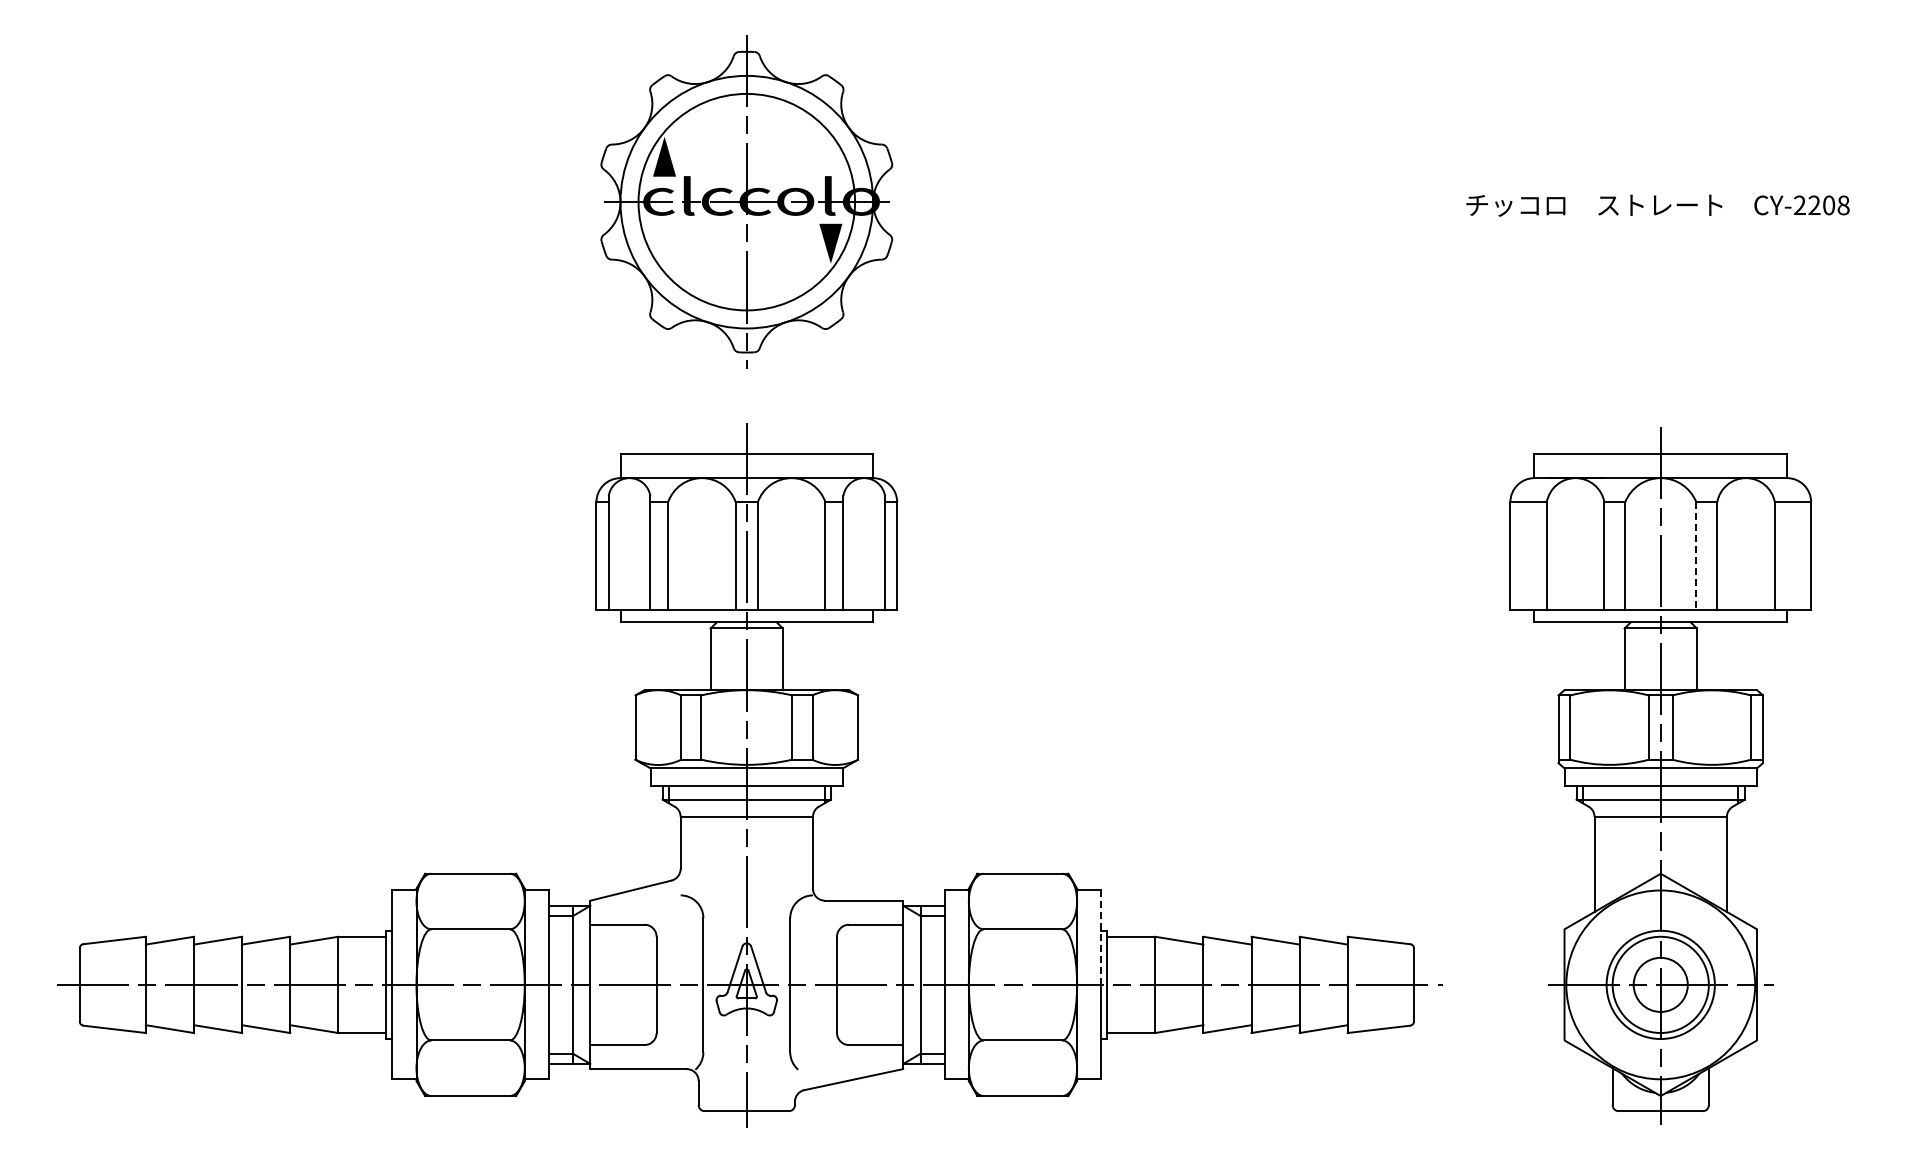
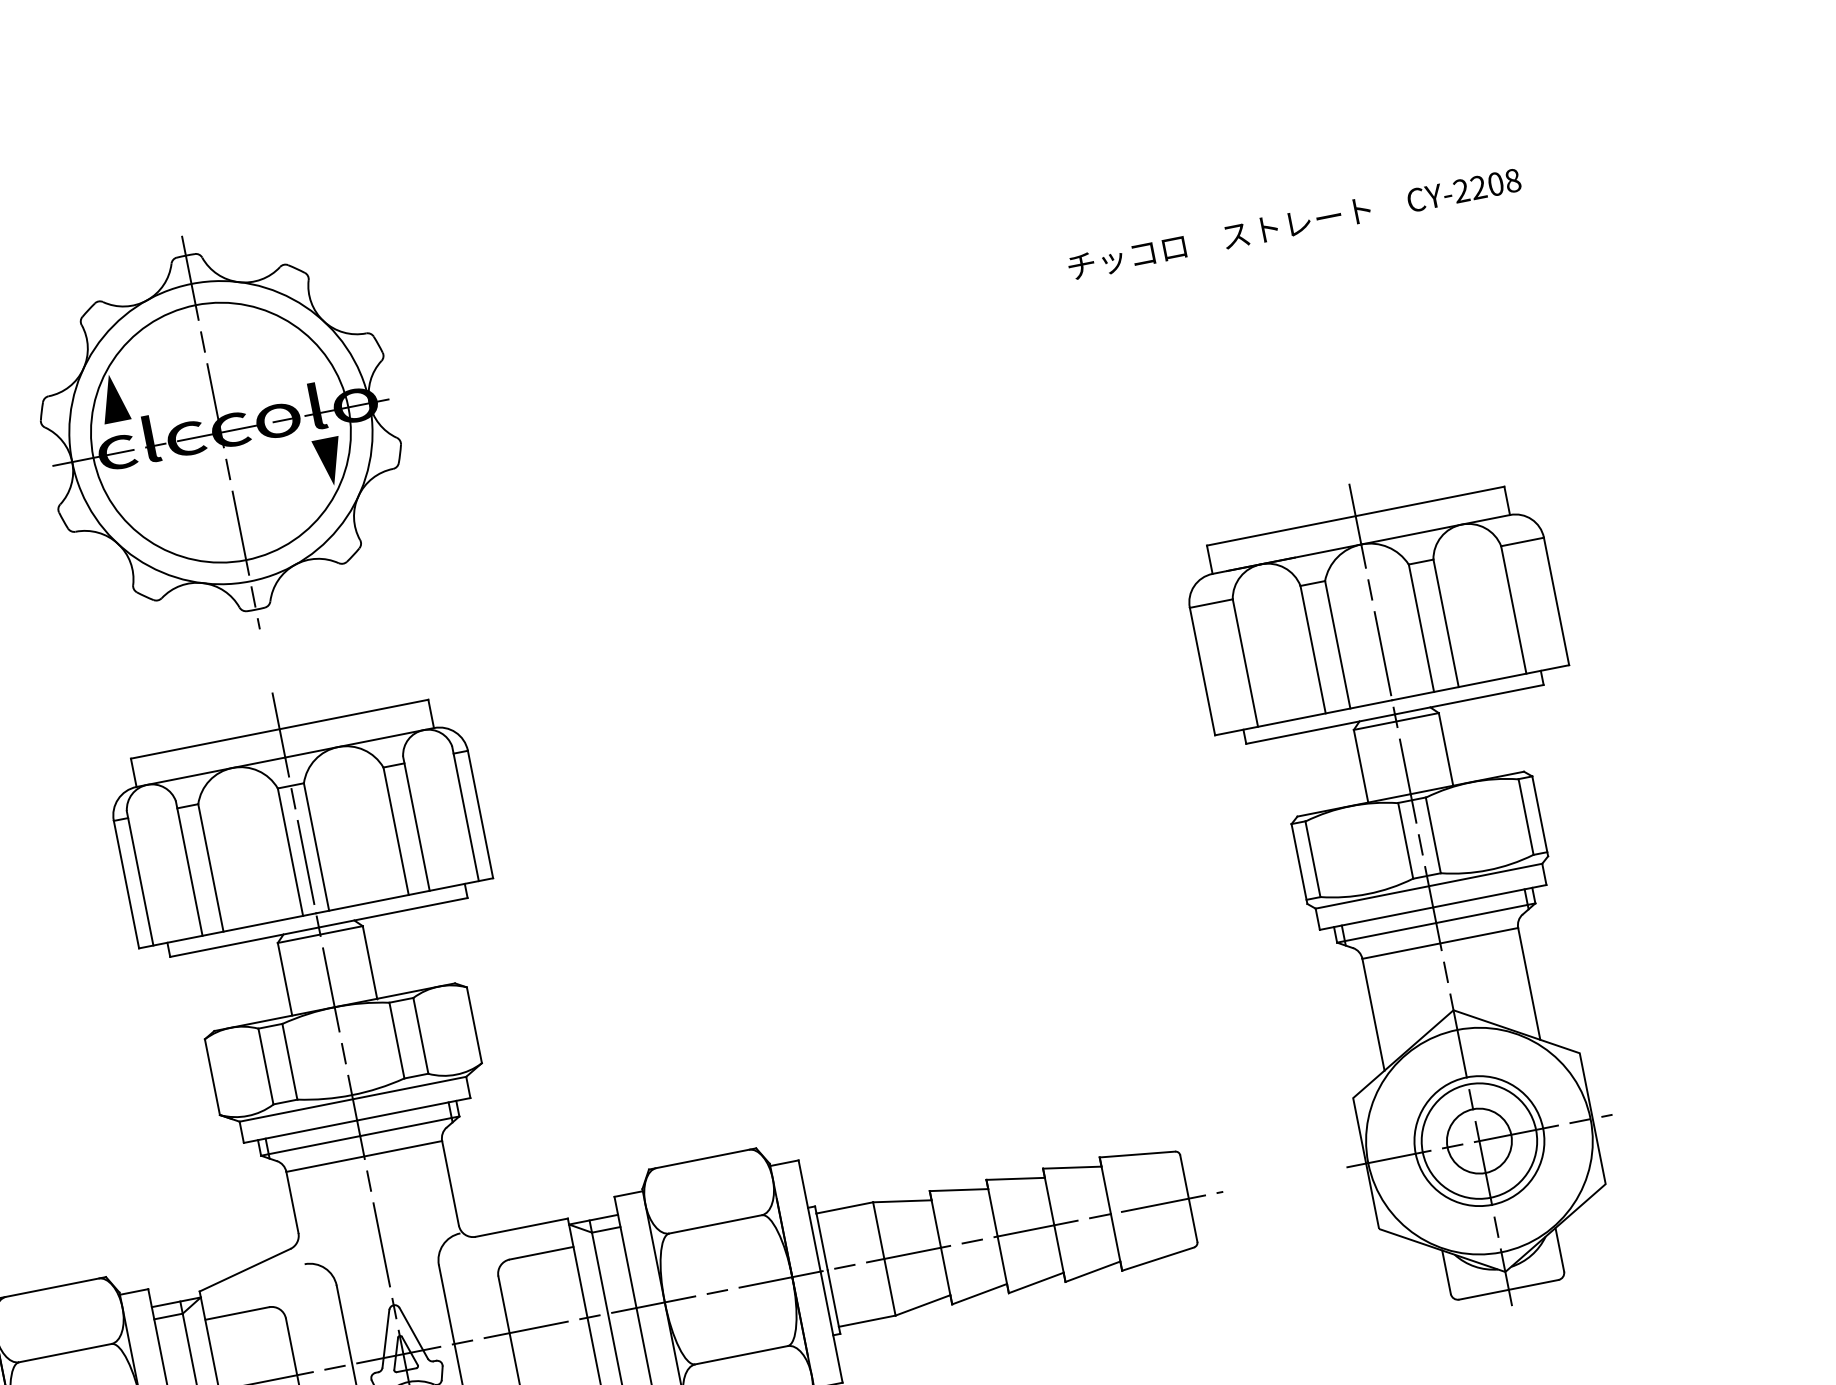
line: (1696, 556) -> (1421, 628), dashed -> solid
line: (1101, 937) -> (809, 1215), dashed -> solid

